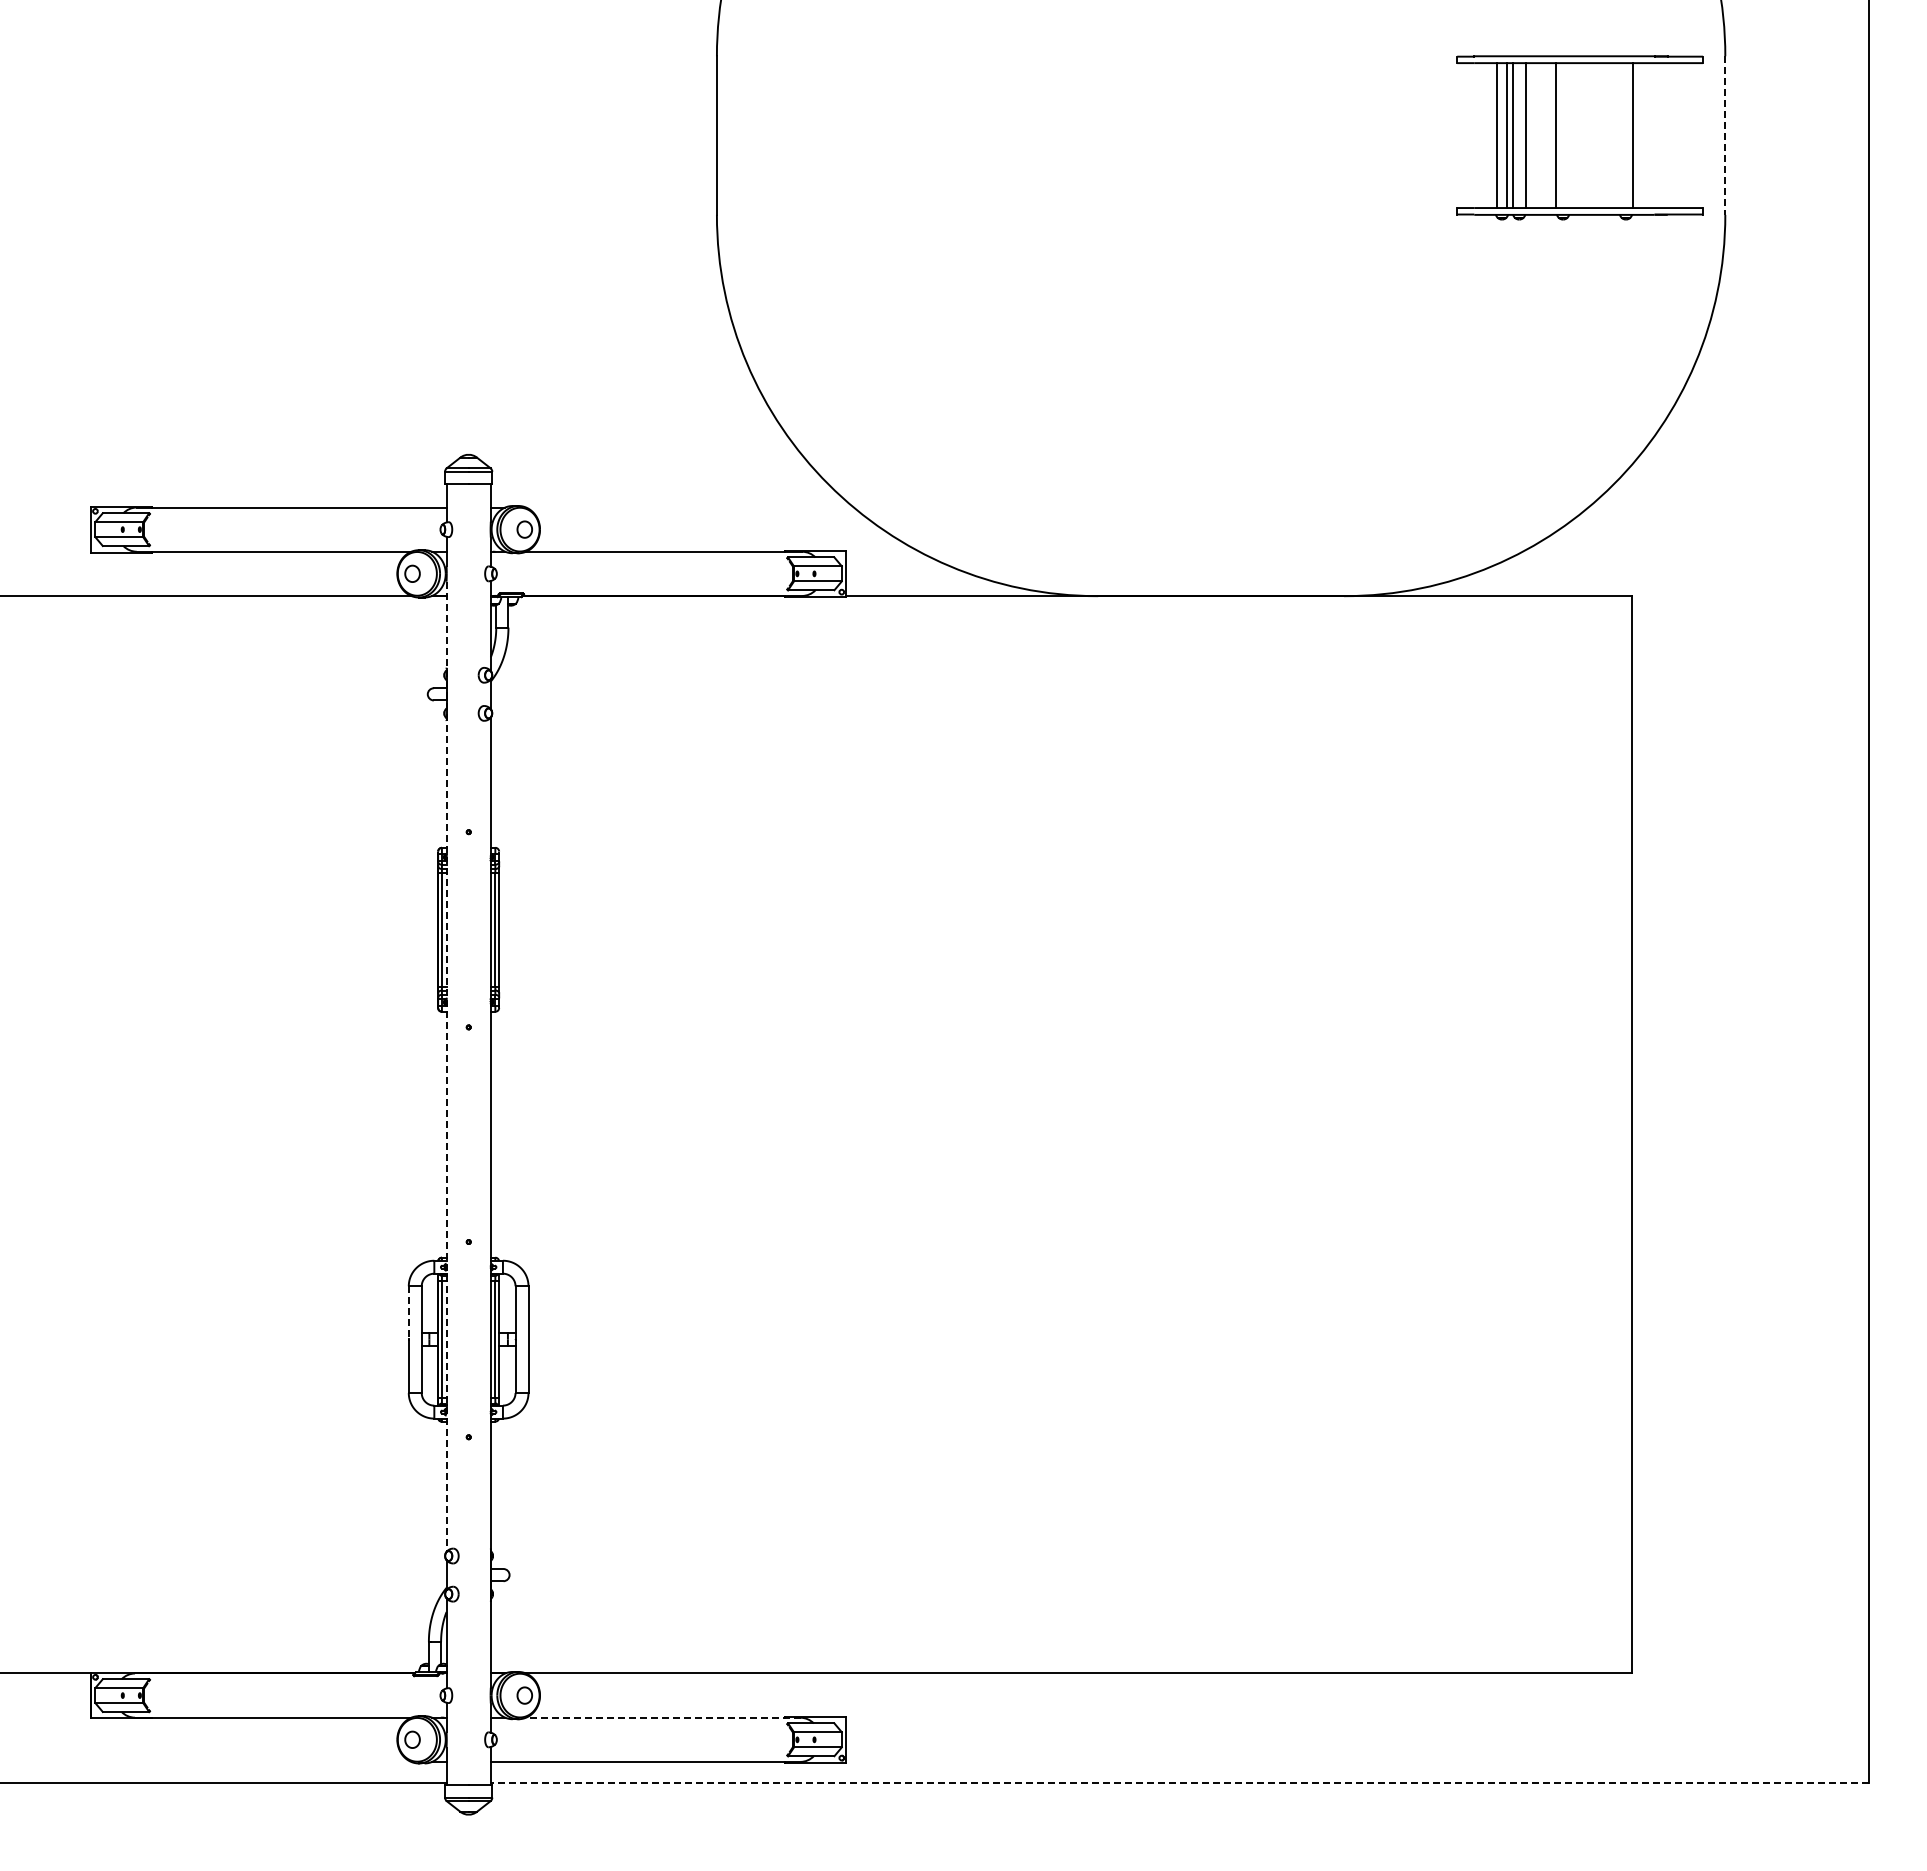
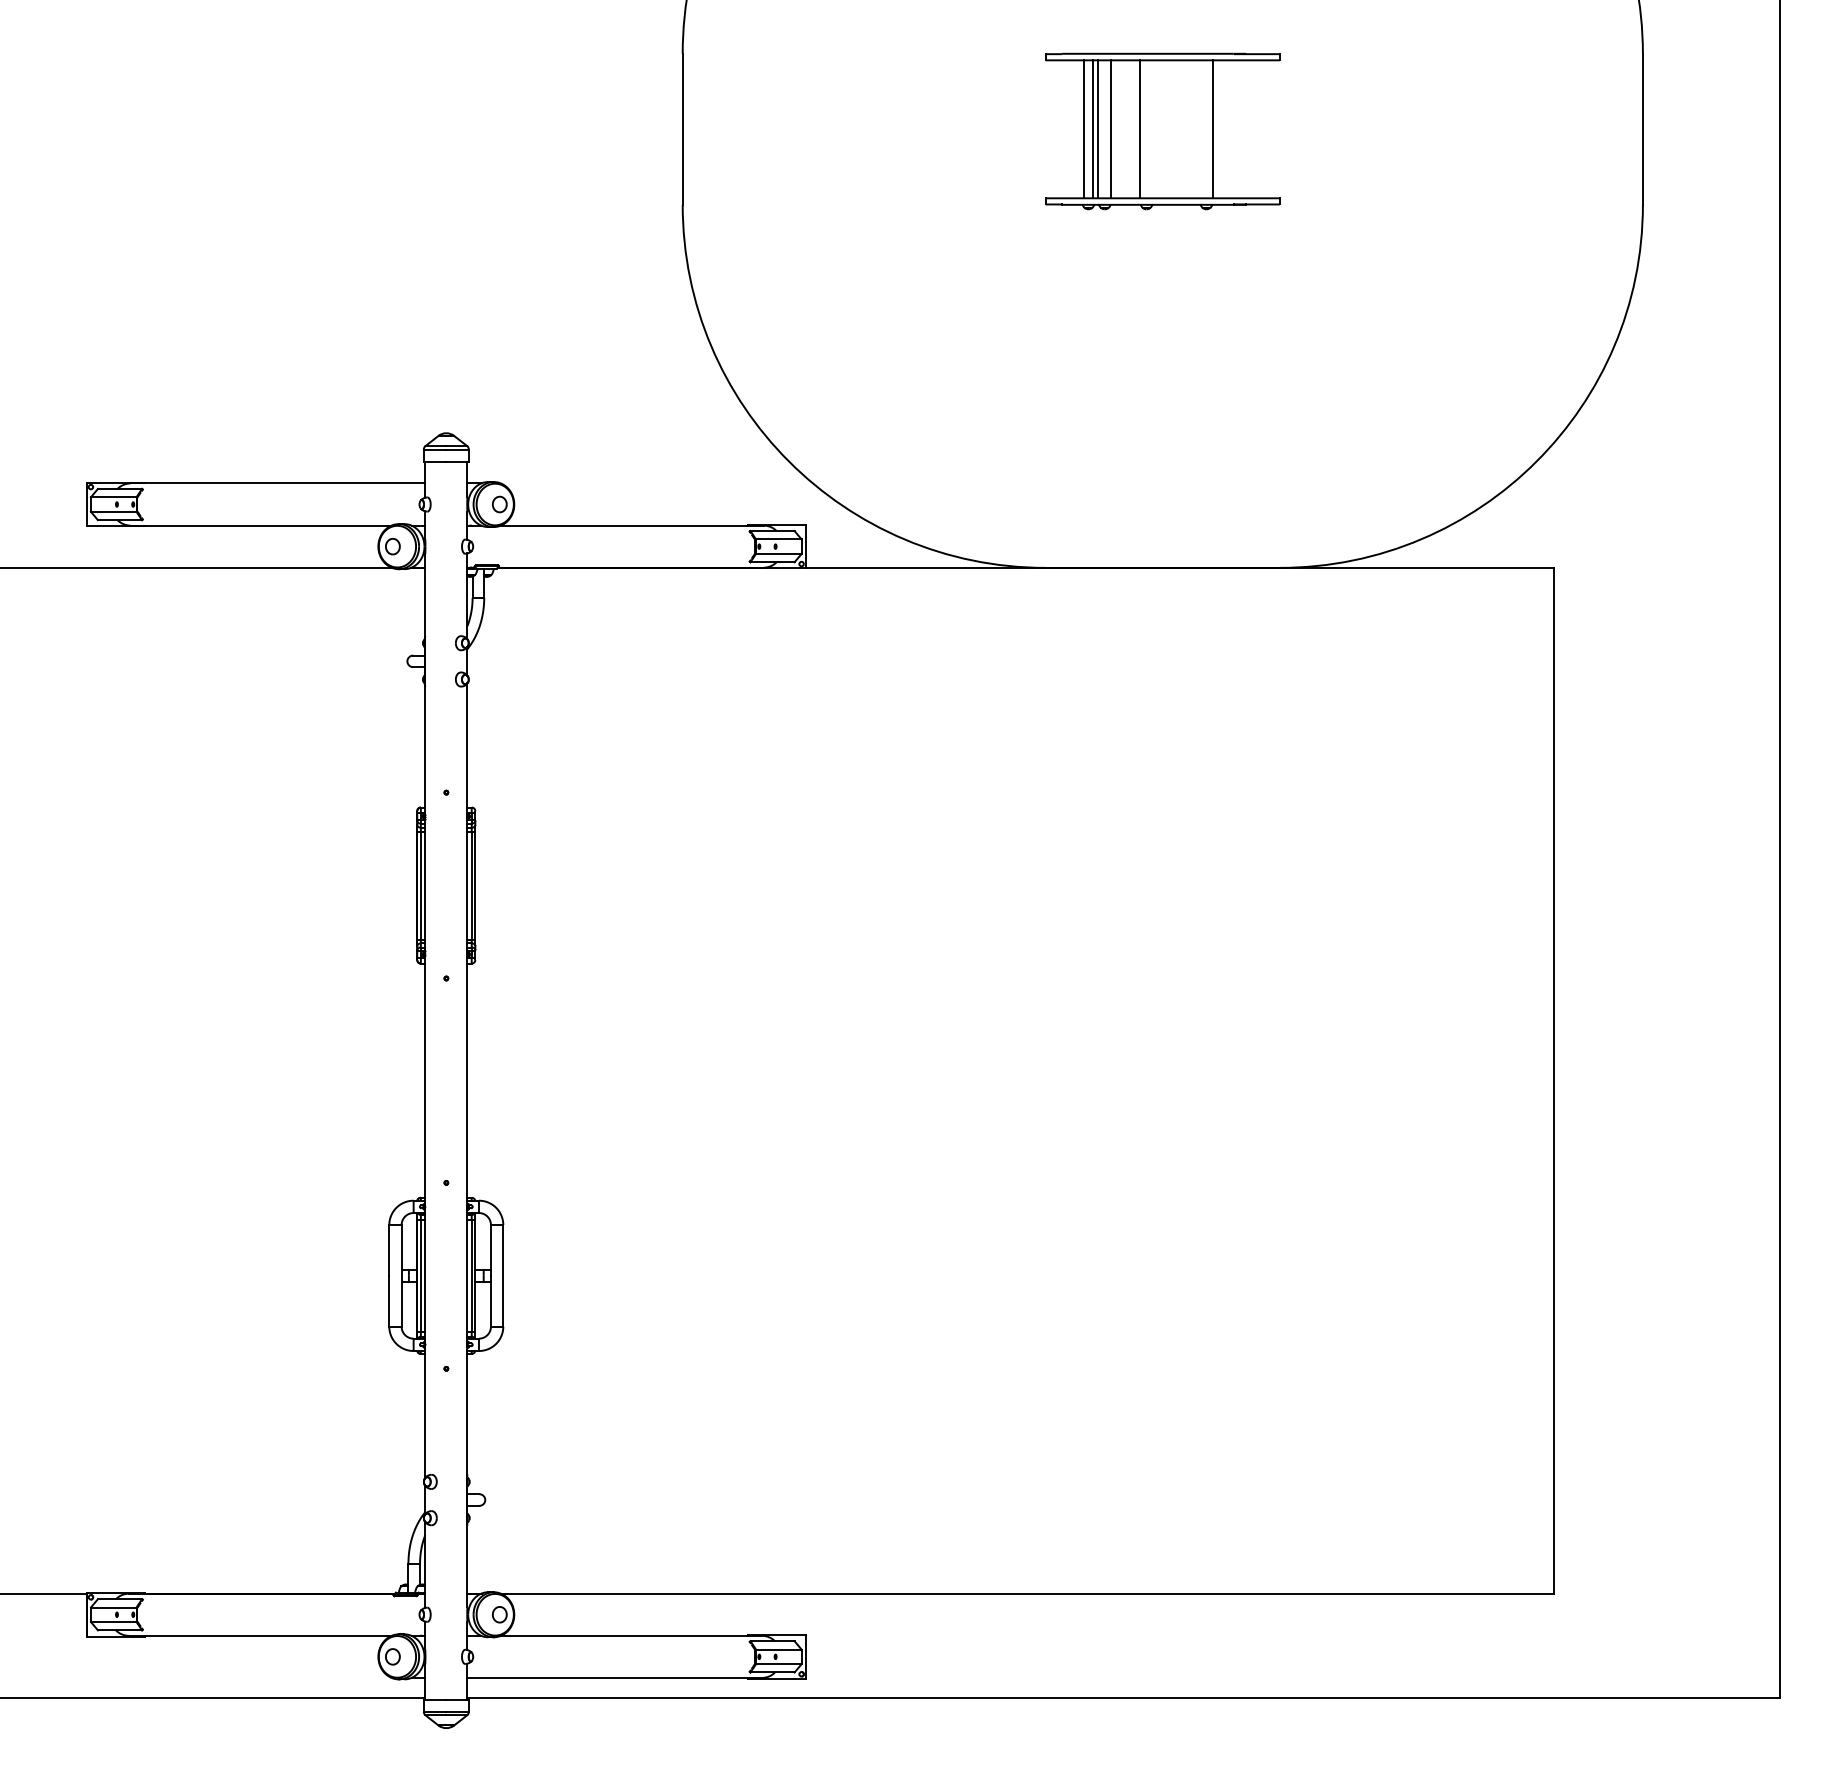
line: (1725, 136) -> (1643, 130), dashed -> solid
part: (1579, 137) -> (1162, 131), moved
line: (446, 1067) -> (425, 1016), dashed -> solid
line: (408, 1312) -> (389, 1249), dashed -> solid
line: (662, 1717) -> (630, 1635), dashed -> solid
line: (1179, 1783) -> (1123, 1698), dashed -> solid

